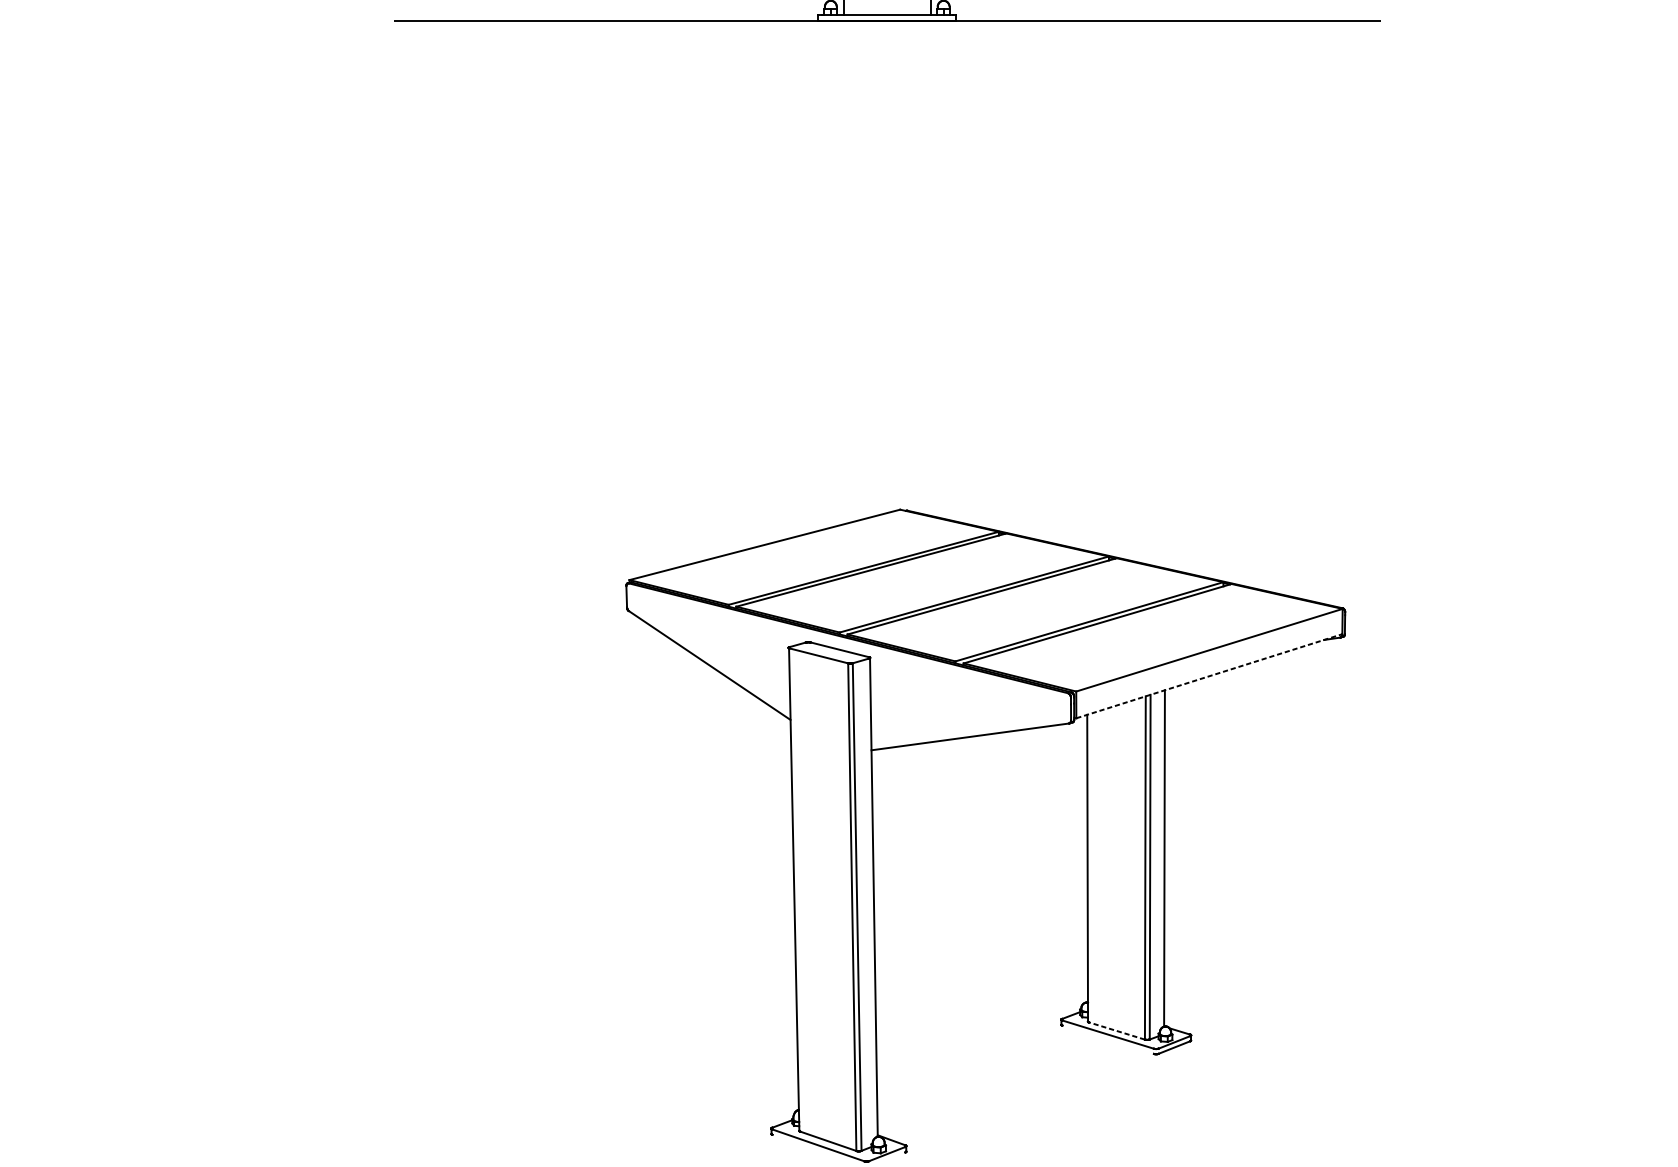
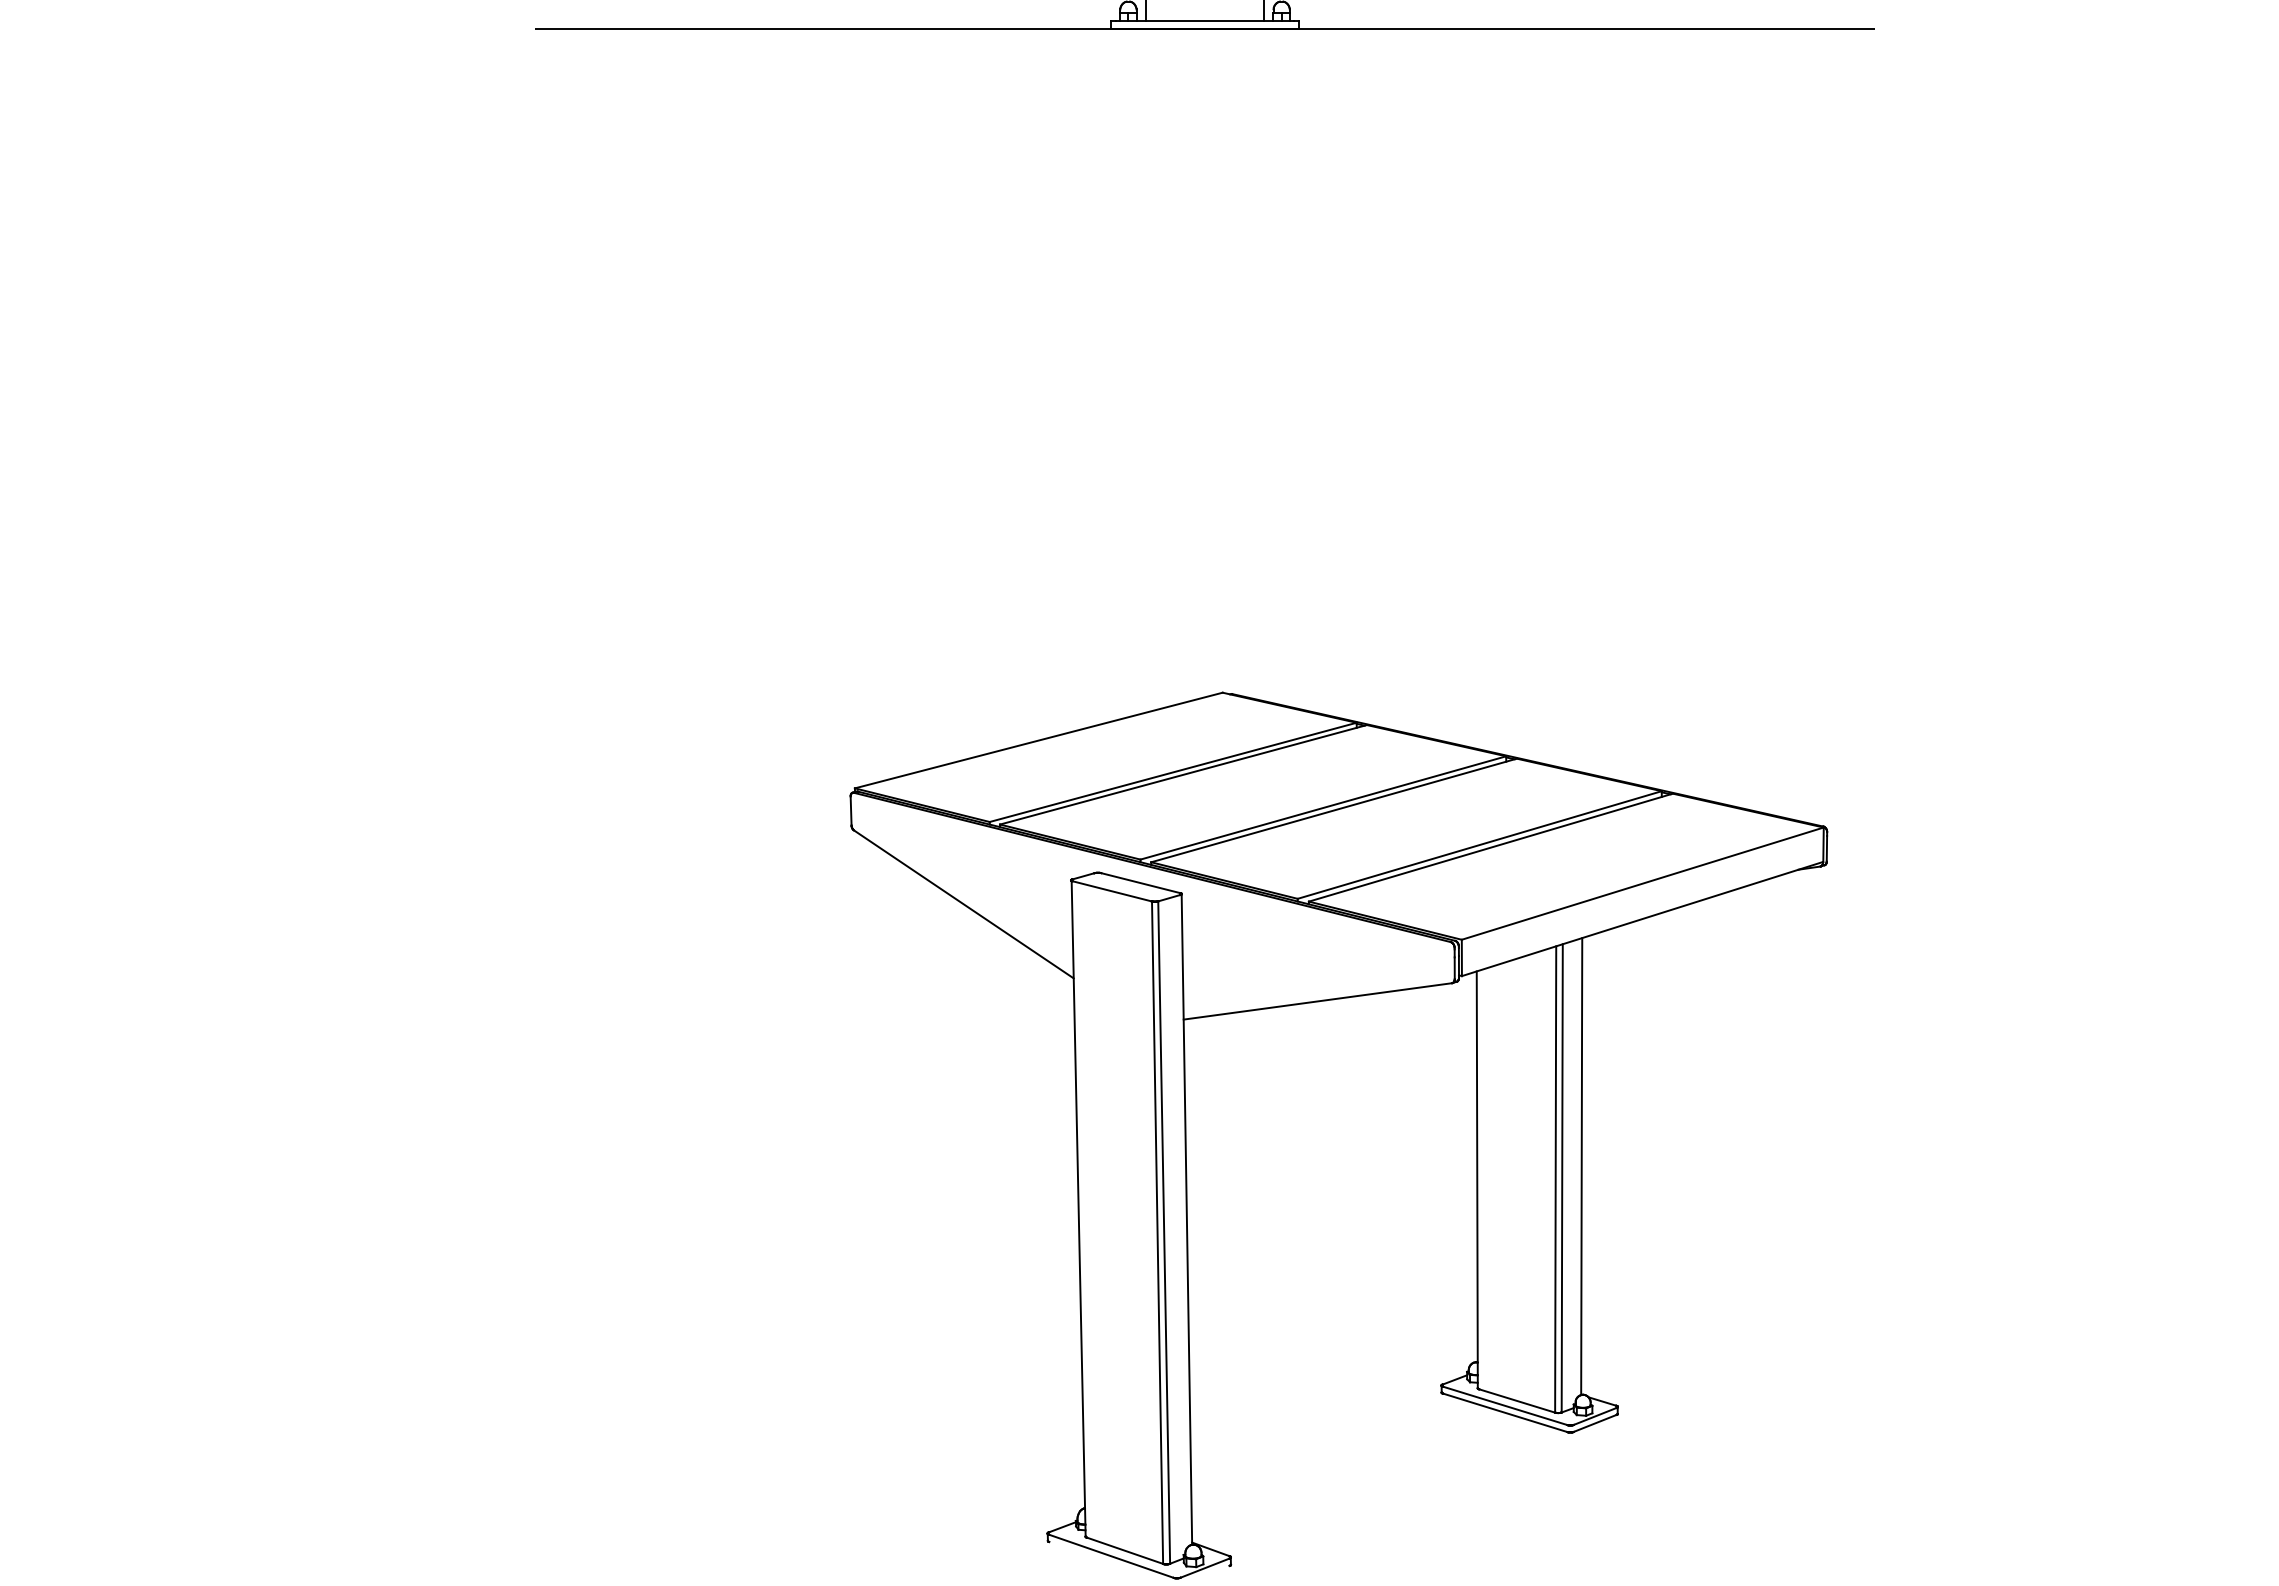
line: (1209, 675) -> (1643, 918), dashed -> solid
line: (1117, 1031) -> (1517, 1401), dashed -> solid
line: (1108, 1039) -> (1505, 1412), added

